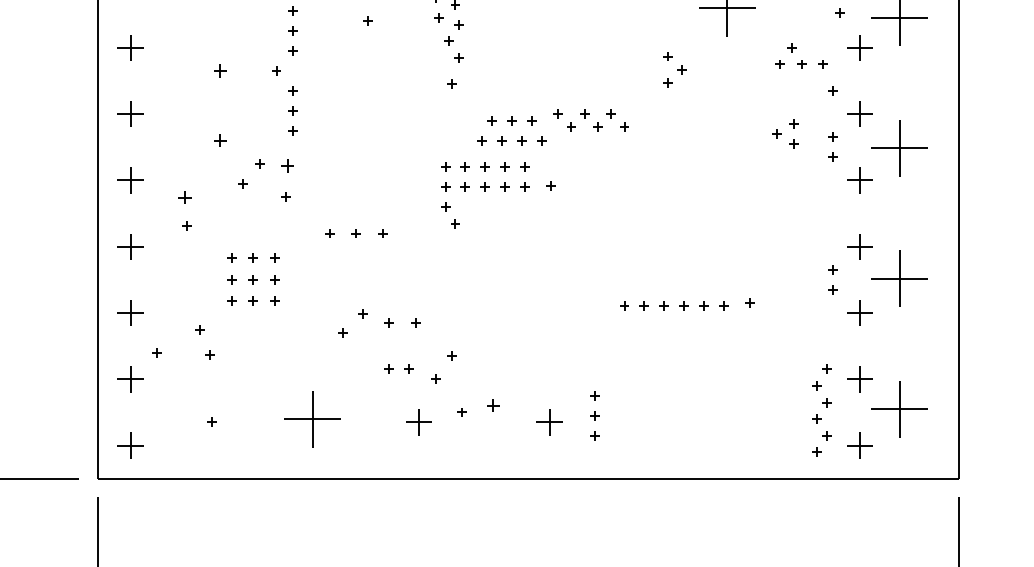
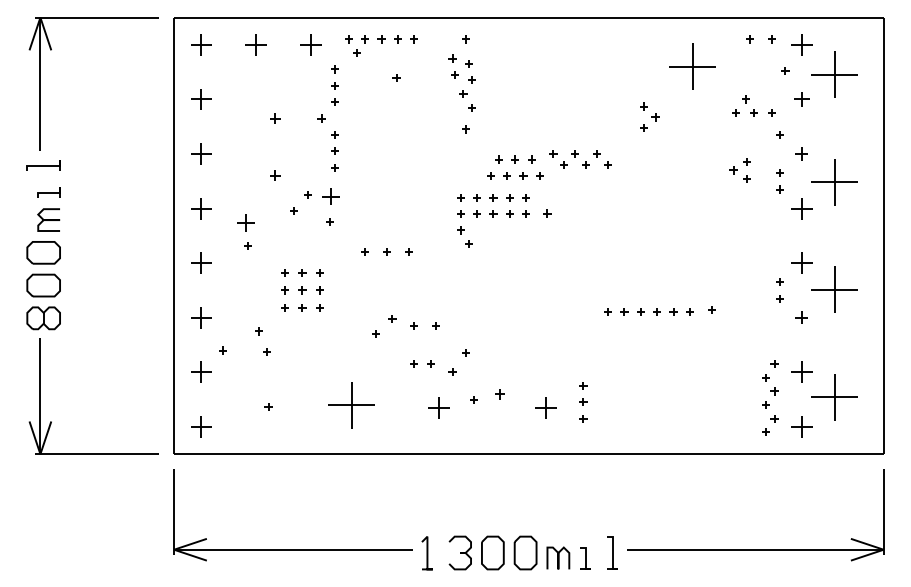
part: (859, 47) -> (801, 99), size x0.7
part: (859, 113) -> (801, 153), size x0.6
part: (287, 165) -> (330, 196), size x1.6
part: (185, 197) -> (246, 222), size x1.6
part: (859, 312) -> (801, 317), size x0.6

